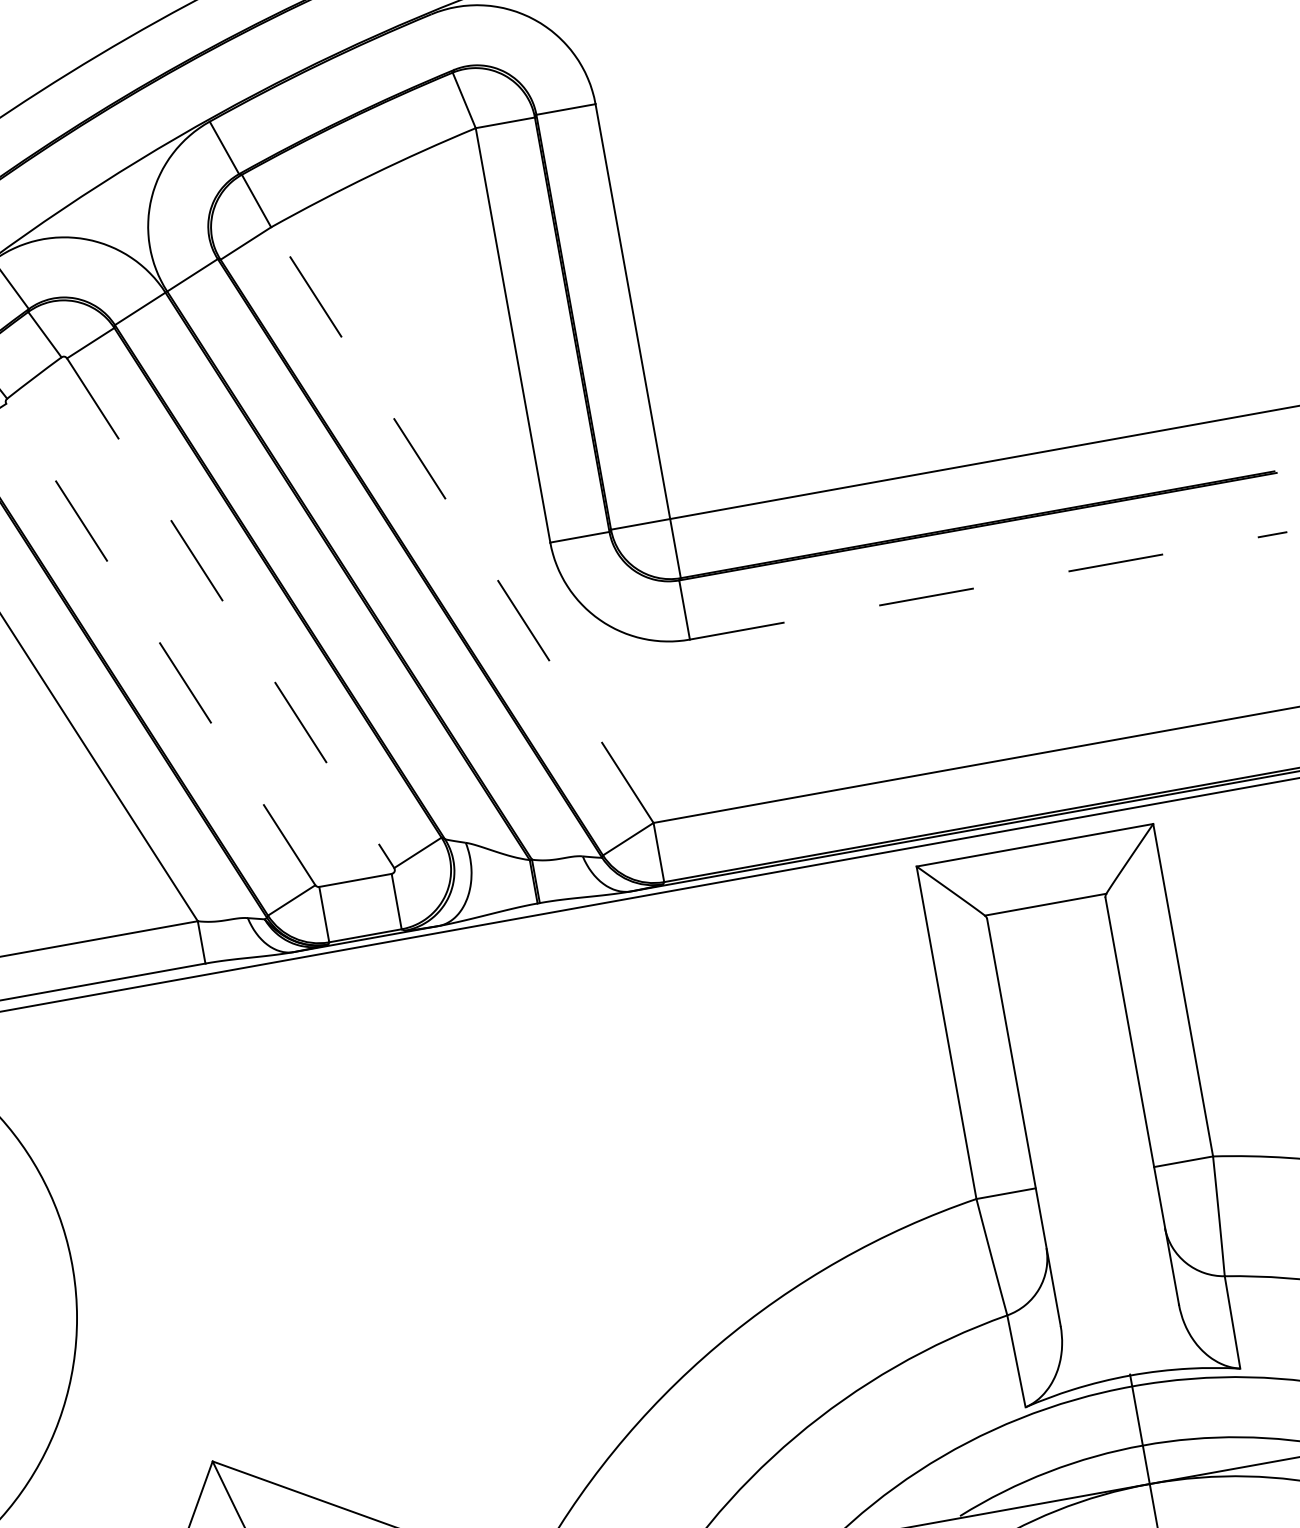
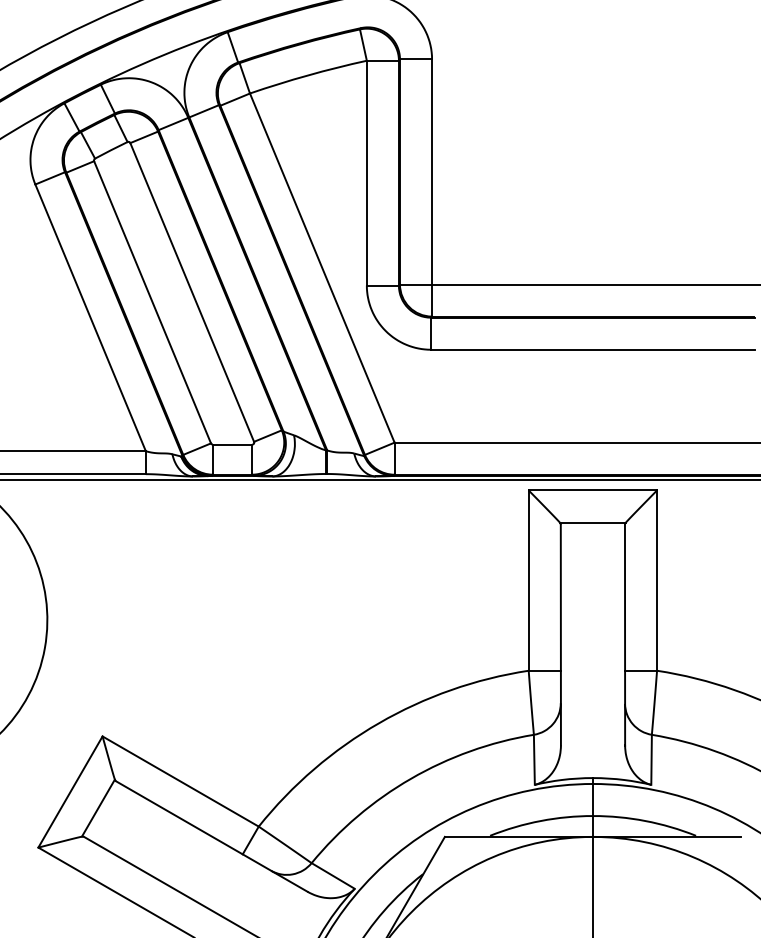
line: (462, 525) -> (322, 268), dashed -> solid
line: (989, 585) -> (593, 349), dashed -> solid
line: (231, 613) -> (192, 292), dashed -> solid
line: (160, 644) -> (152, 302), dashed -> solid

